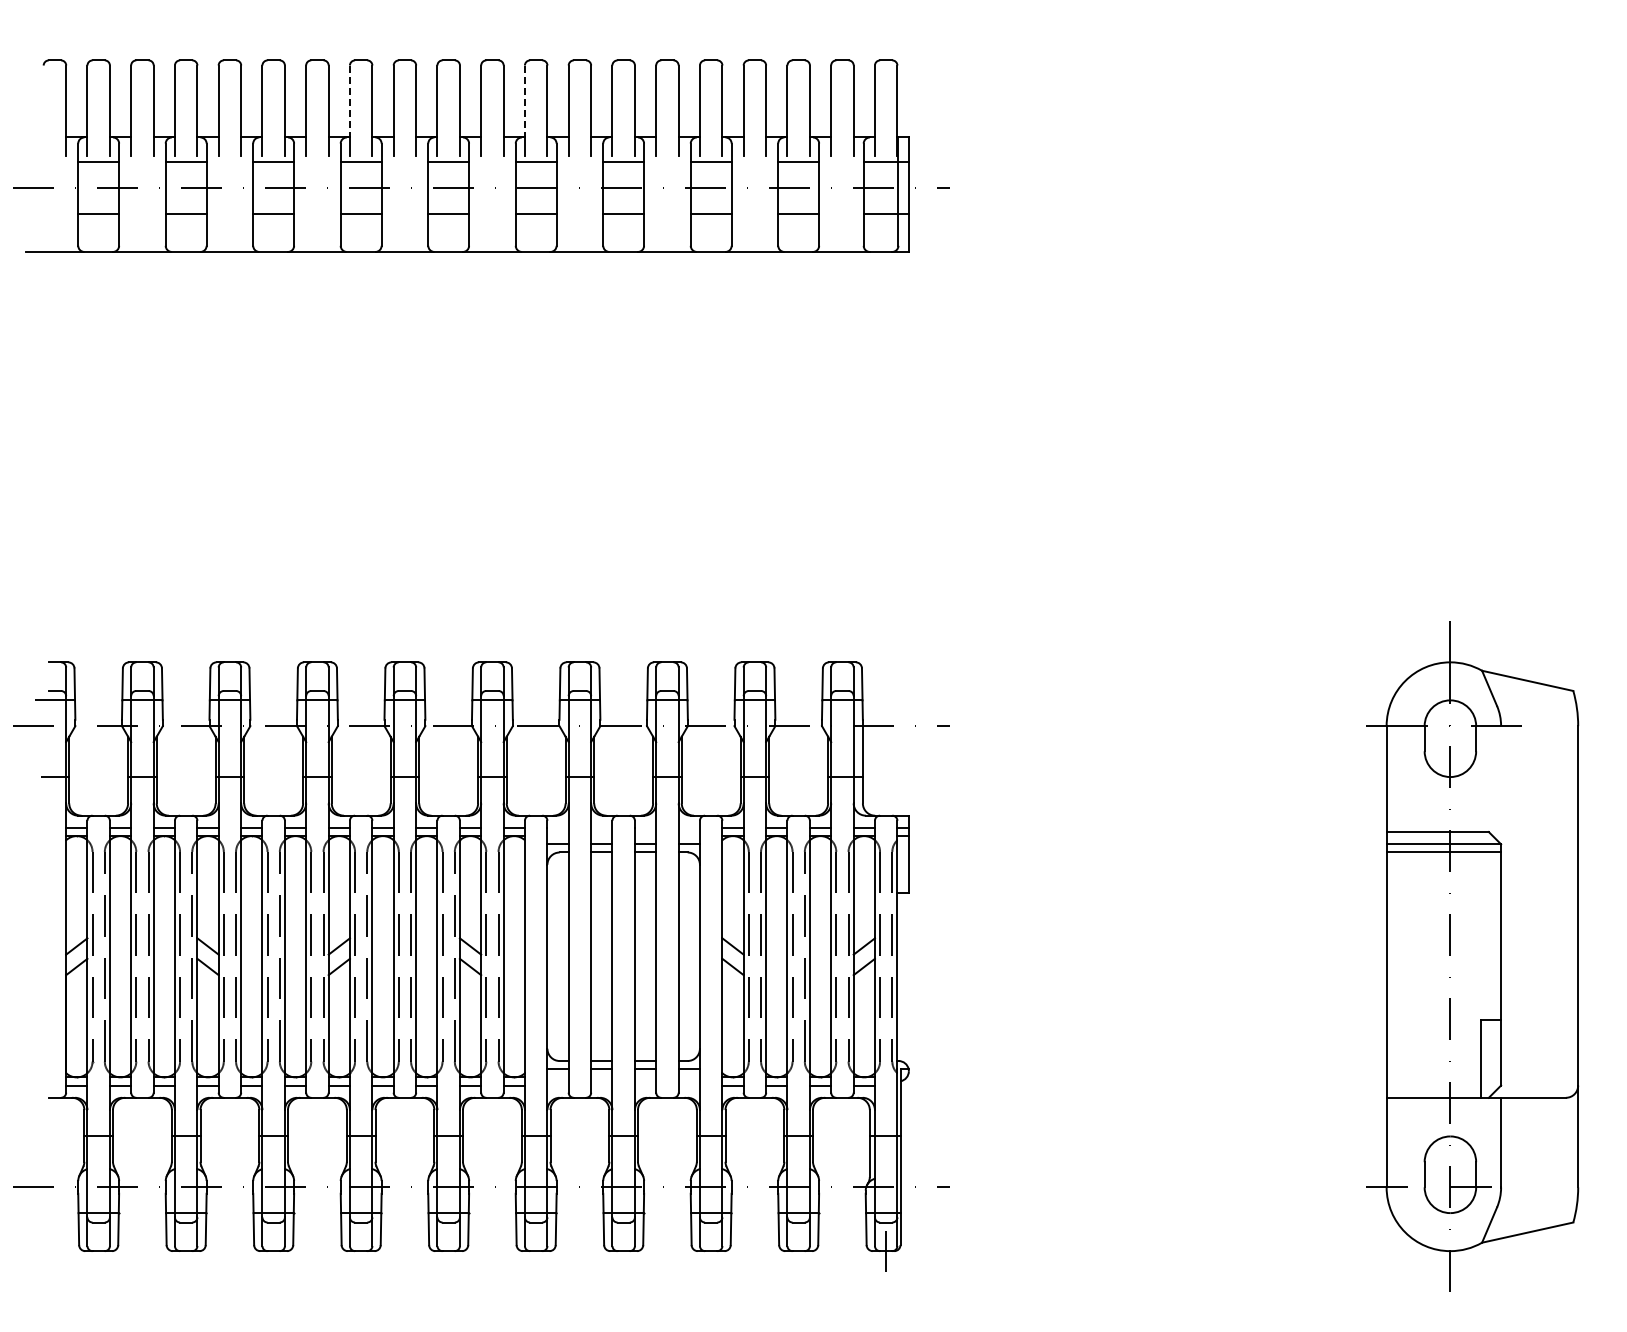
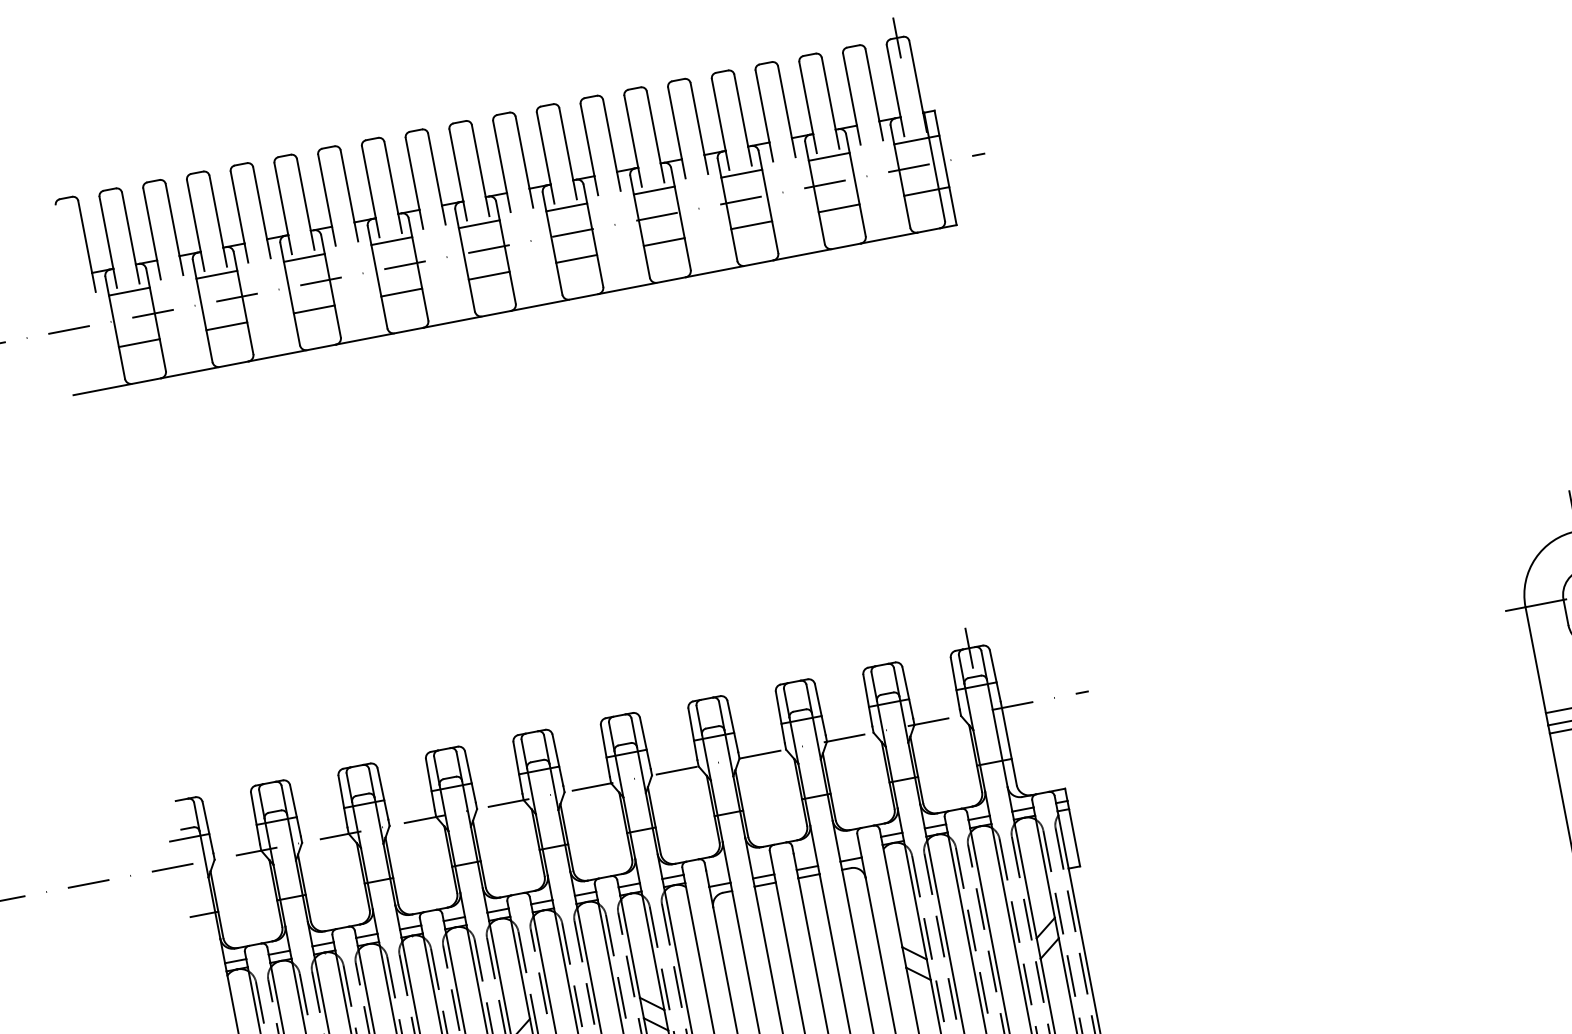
line: (886, 59) -> (897, 37), added
line: (349, 101) -> (368, 182), dashed -> solid
line: (524, 101) -> (543, 148), dashed -> solid
line: (842, 661) -> (969, 647), added

